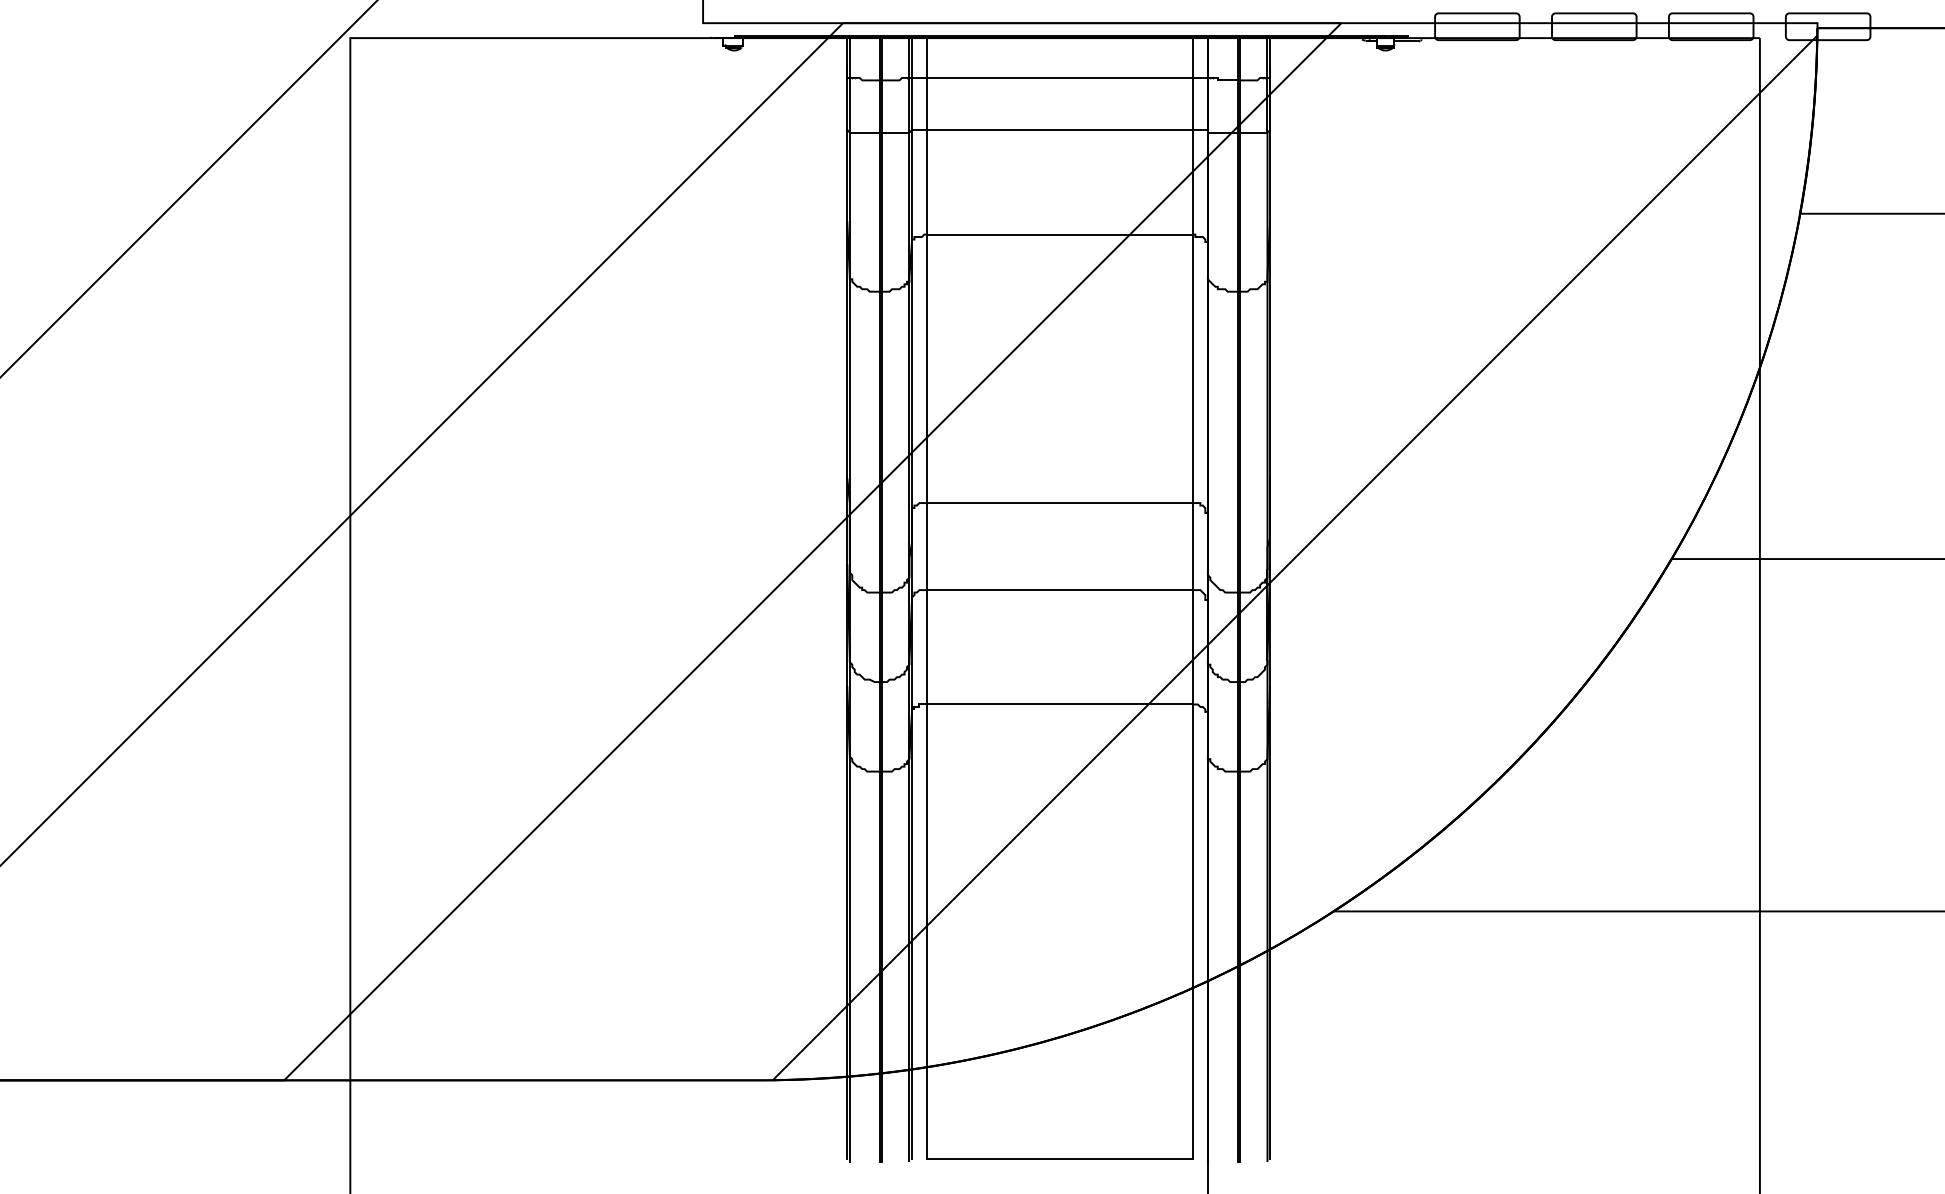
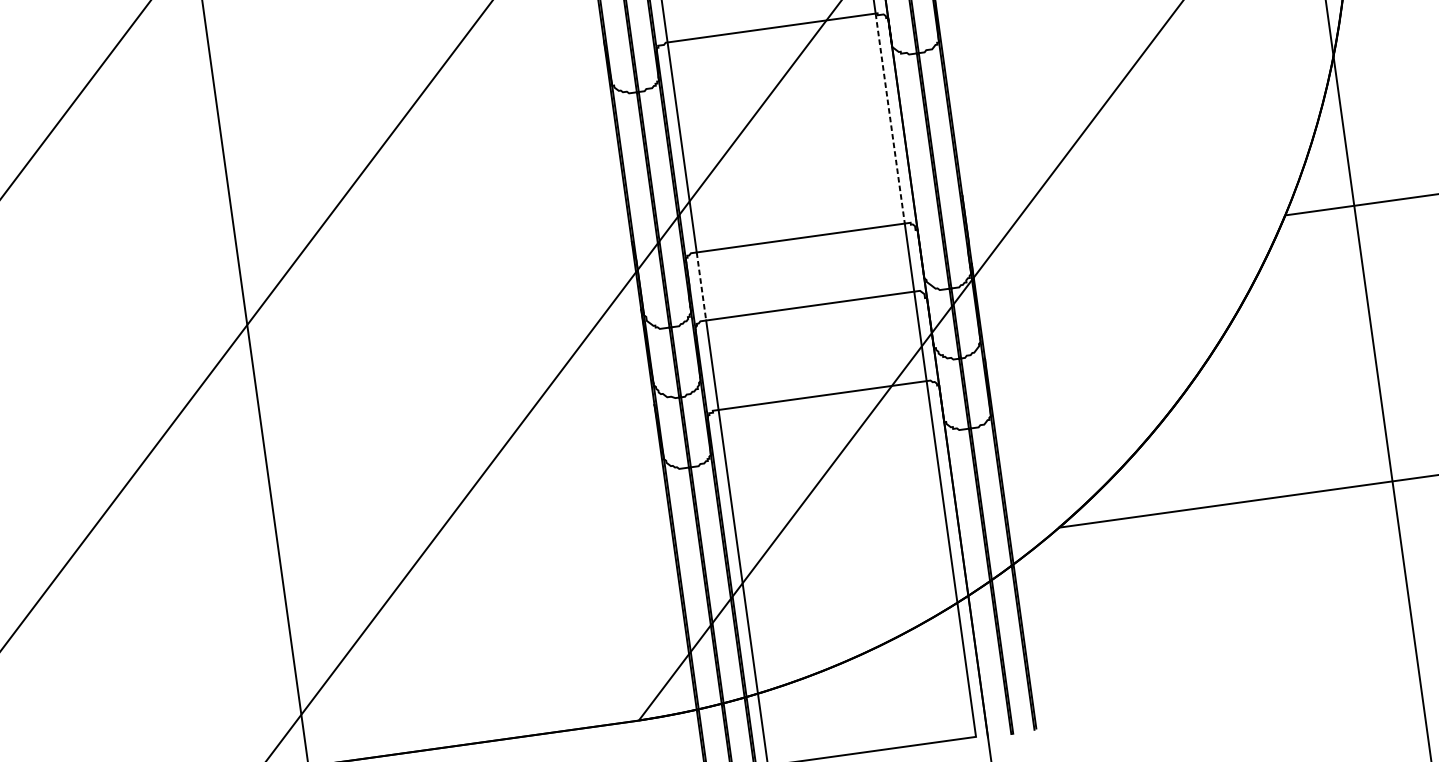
line: (1192, 369) -> (889, 119), solid -> dashed
line: (926, 546) -> (701, 286), solid -> dashed

